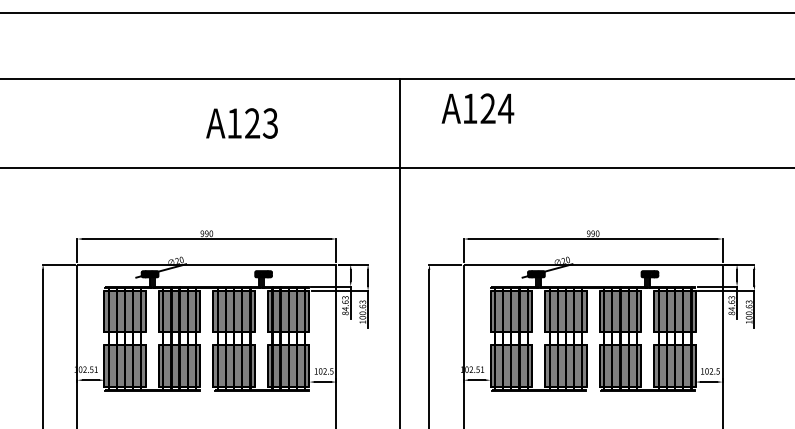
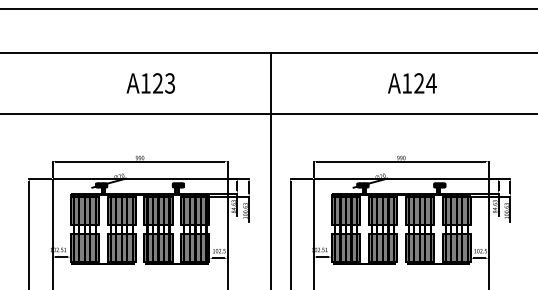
text: (478, 108) -> (412, 83), moved
text: (241, 123) -> (150, 83), moved

